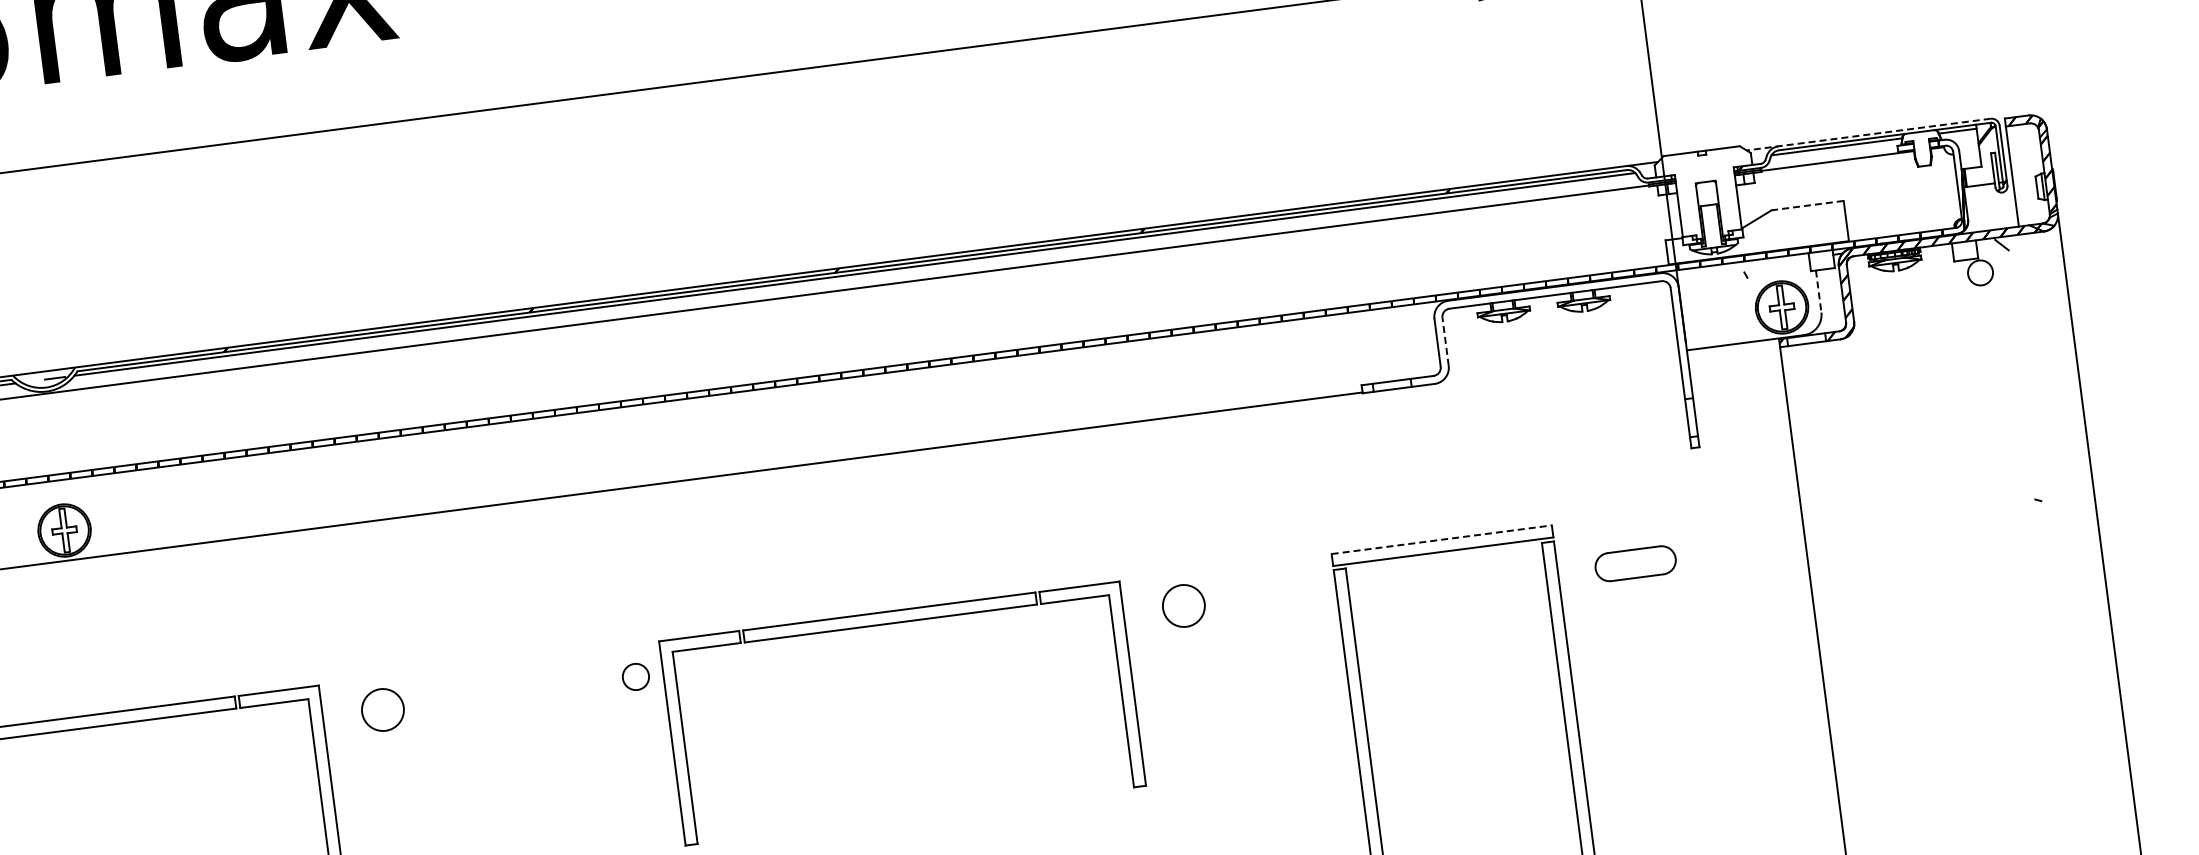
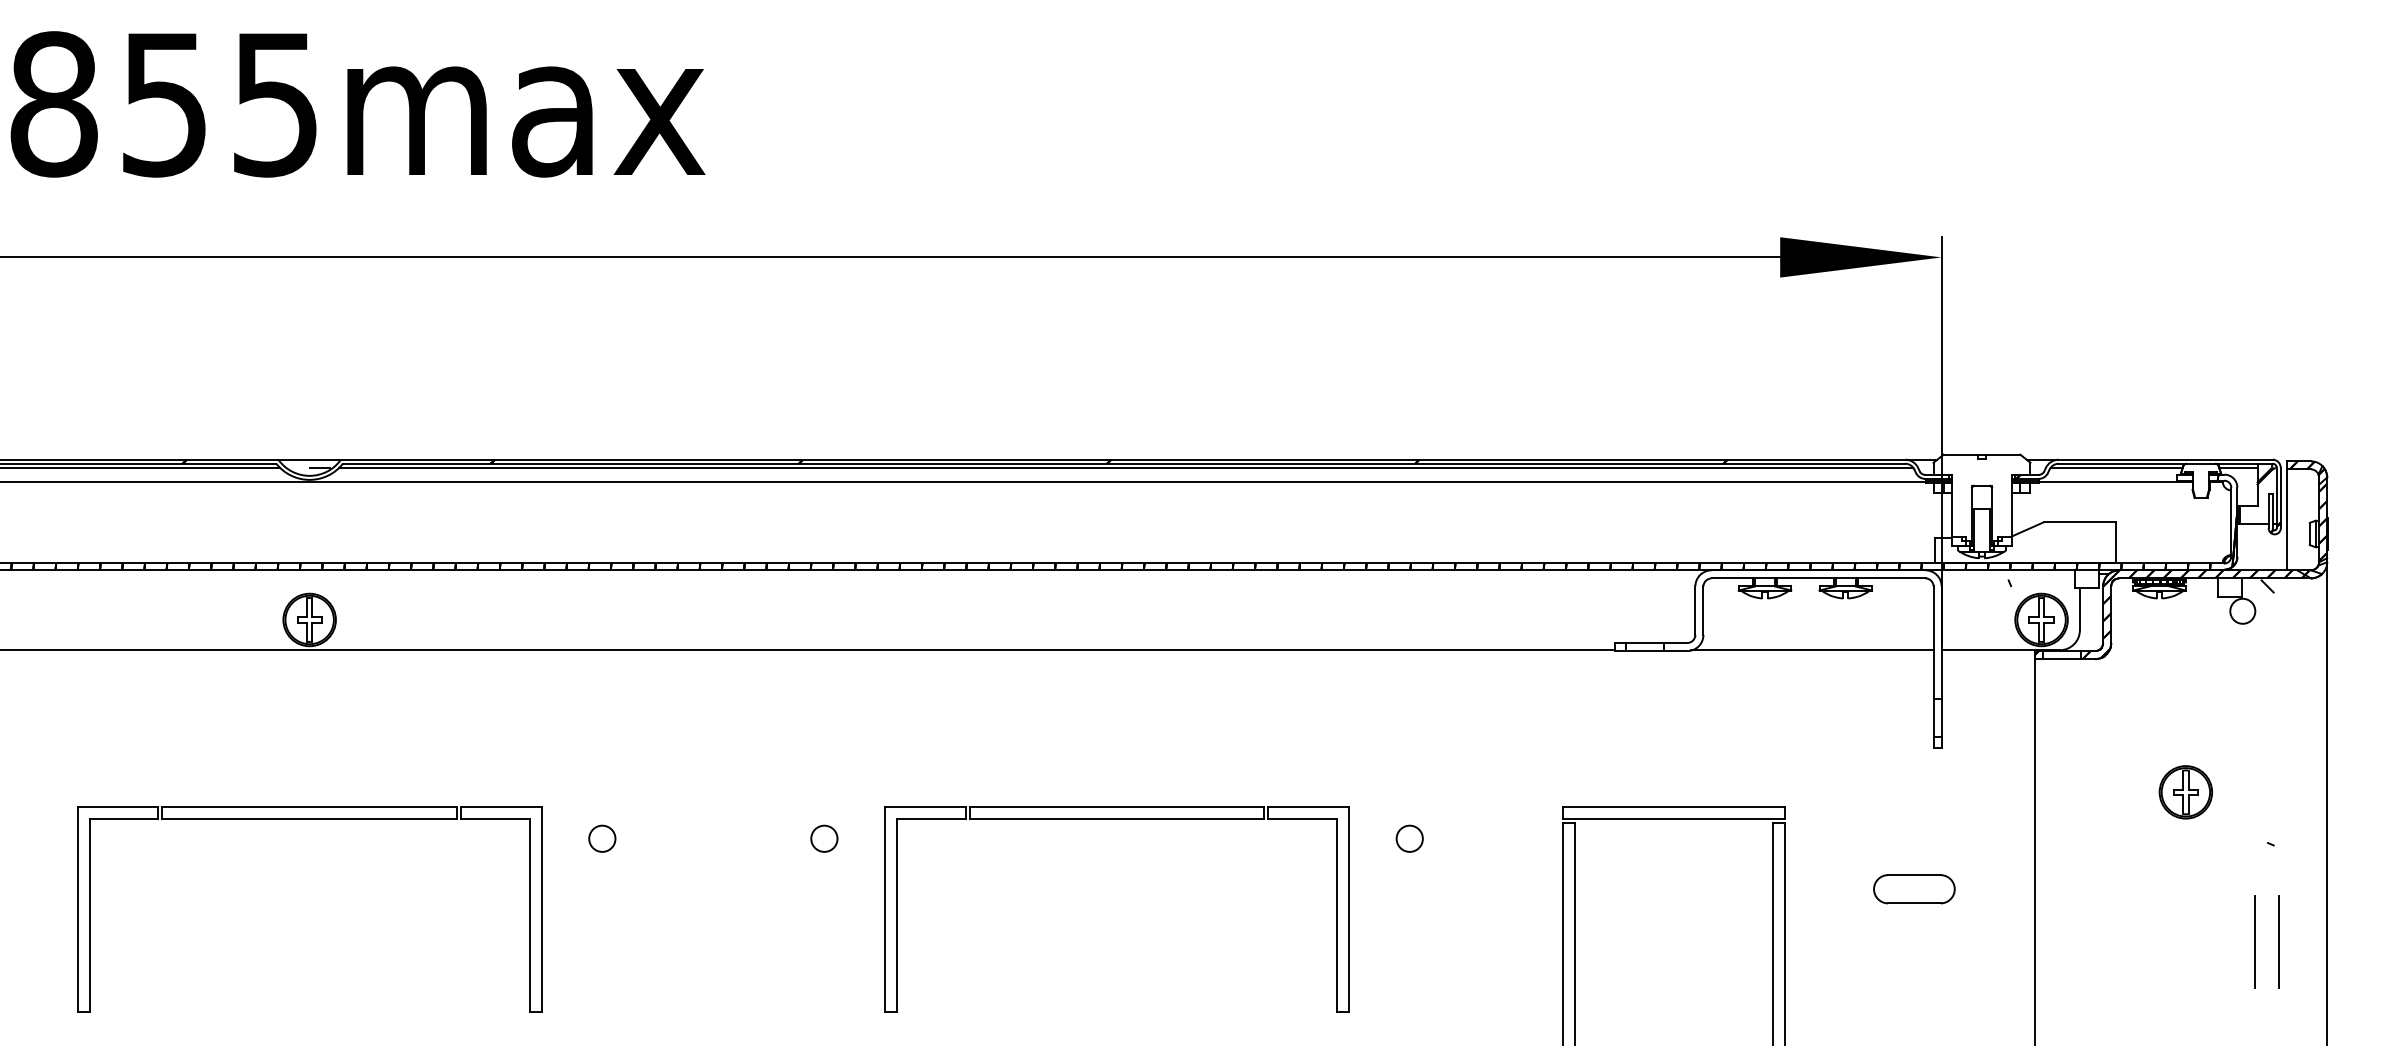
line: (1868, 134) -> (2149, 459), dashed -> solid
line: (1807, 205) -> (2079, 522), dashed -> solid
line: (1818, 292) -> (2079, 609), dashed -> solid
line: (1445, 341) -> (1703, 610), dashed -> solid
line: (1558, 367) -> (1812, 650), added
part: (1947, 460) -> (2185, 792), added
line: (1442, 539) -> (1674, 806), dashed -> solid
part: (1635, 563) -> (1914, 889), moved
line: (2058, 595) -> (2278, 941), added
line: (2034, 598) -> (2254, 941), added
circle: (1183, 605) -> (1409, 838), size x0.62
circle: (636, 676) -> (824, 838), moved
circle: (383, 709) -> (602, 838), size x0.62

